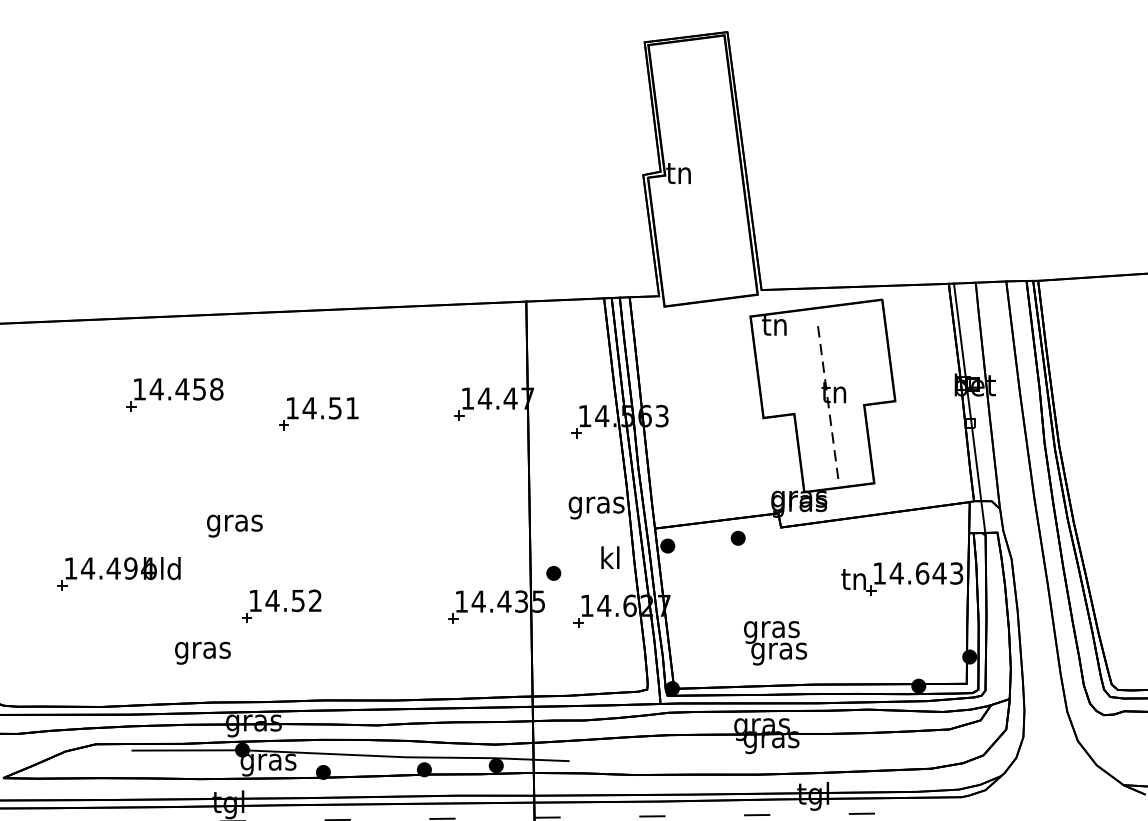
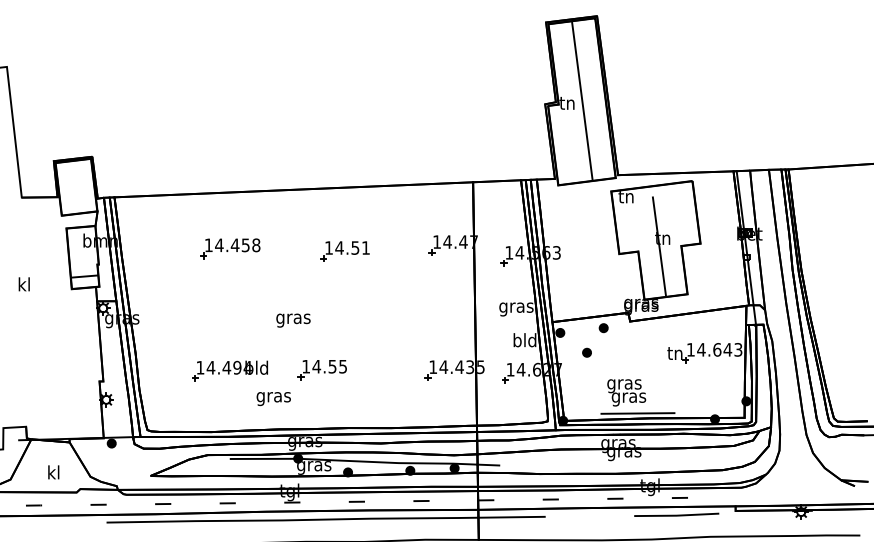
line: (703, 170) -> (582, 101), added
part: (174, 394) -> (230, 248), moved
line: (828, 405) -> (659, 246), dashed -> solid
text: (609, 558) -> (524, 340), kl -> bld
part: (118, 572) -> (229, 370), moved
part: (552, 572) -> (586, 352), moved
text: (314, 600) -> (342, 366), 14.52 -> 14.55
line: (793, 676) -> (637, 413), added

